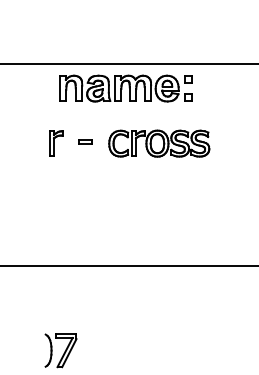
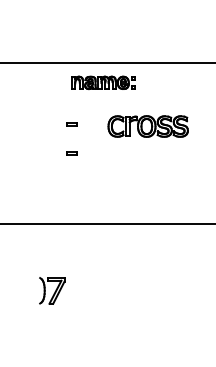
part: (125, 88) -> (103, 82), size x0.6
part: (56, 142) -> (48, 125), removed
part: (158, 143) -> (147, 126), moved
part: (85, 177) -> (71, 153), added

